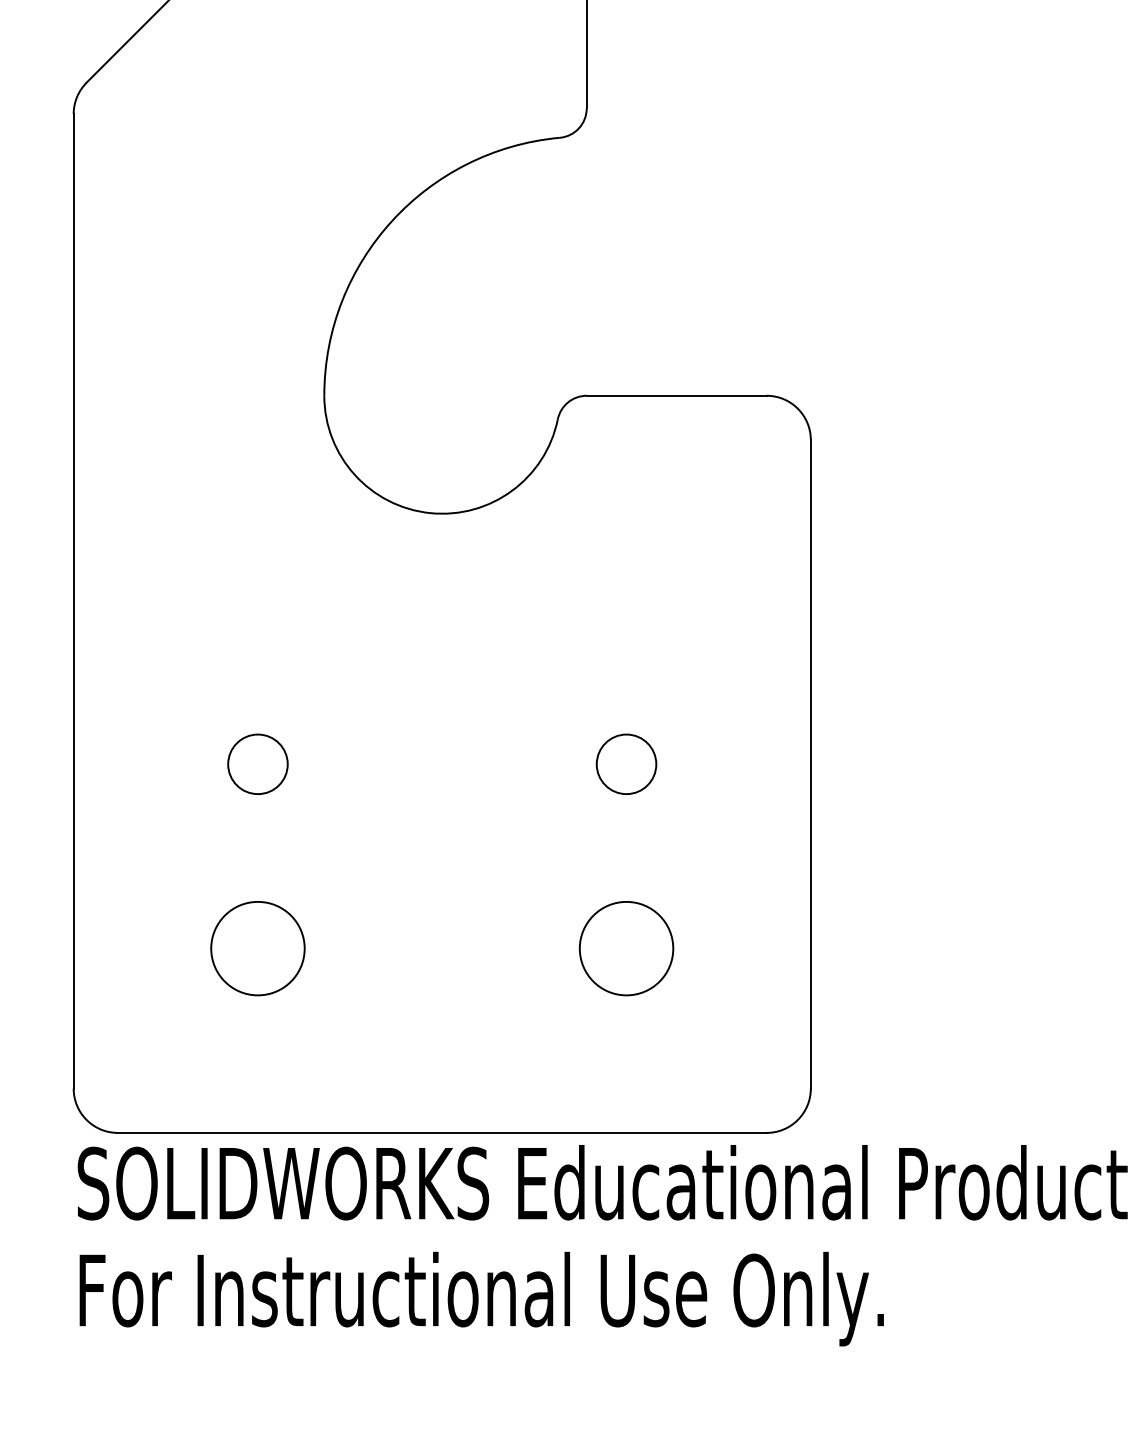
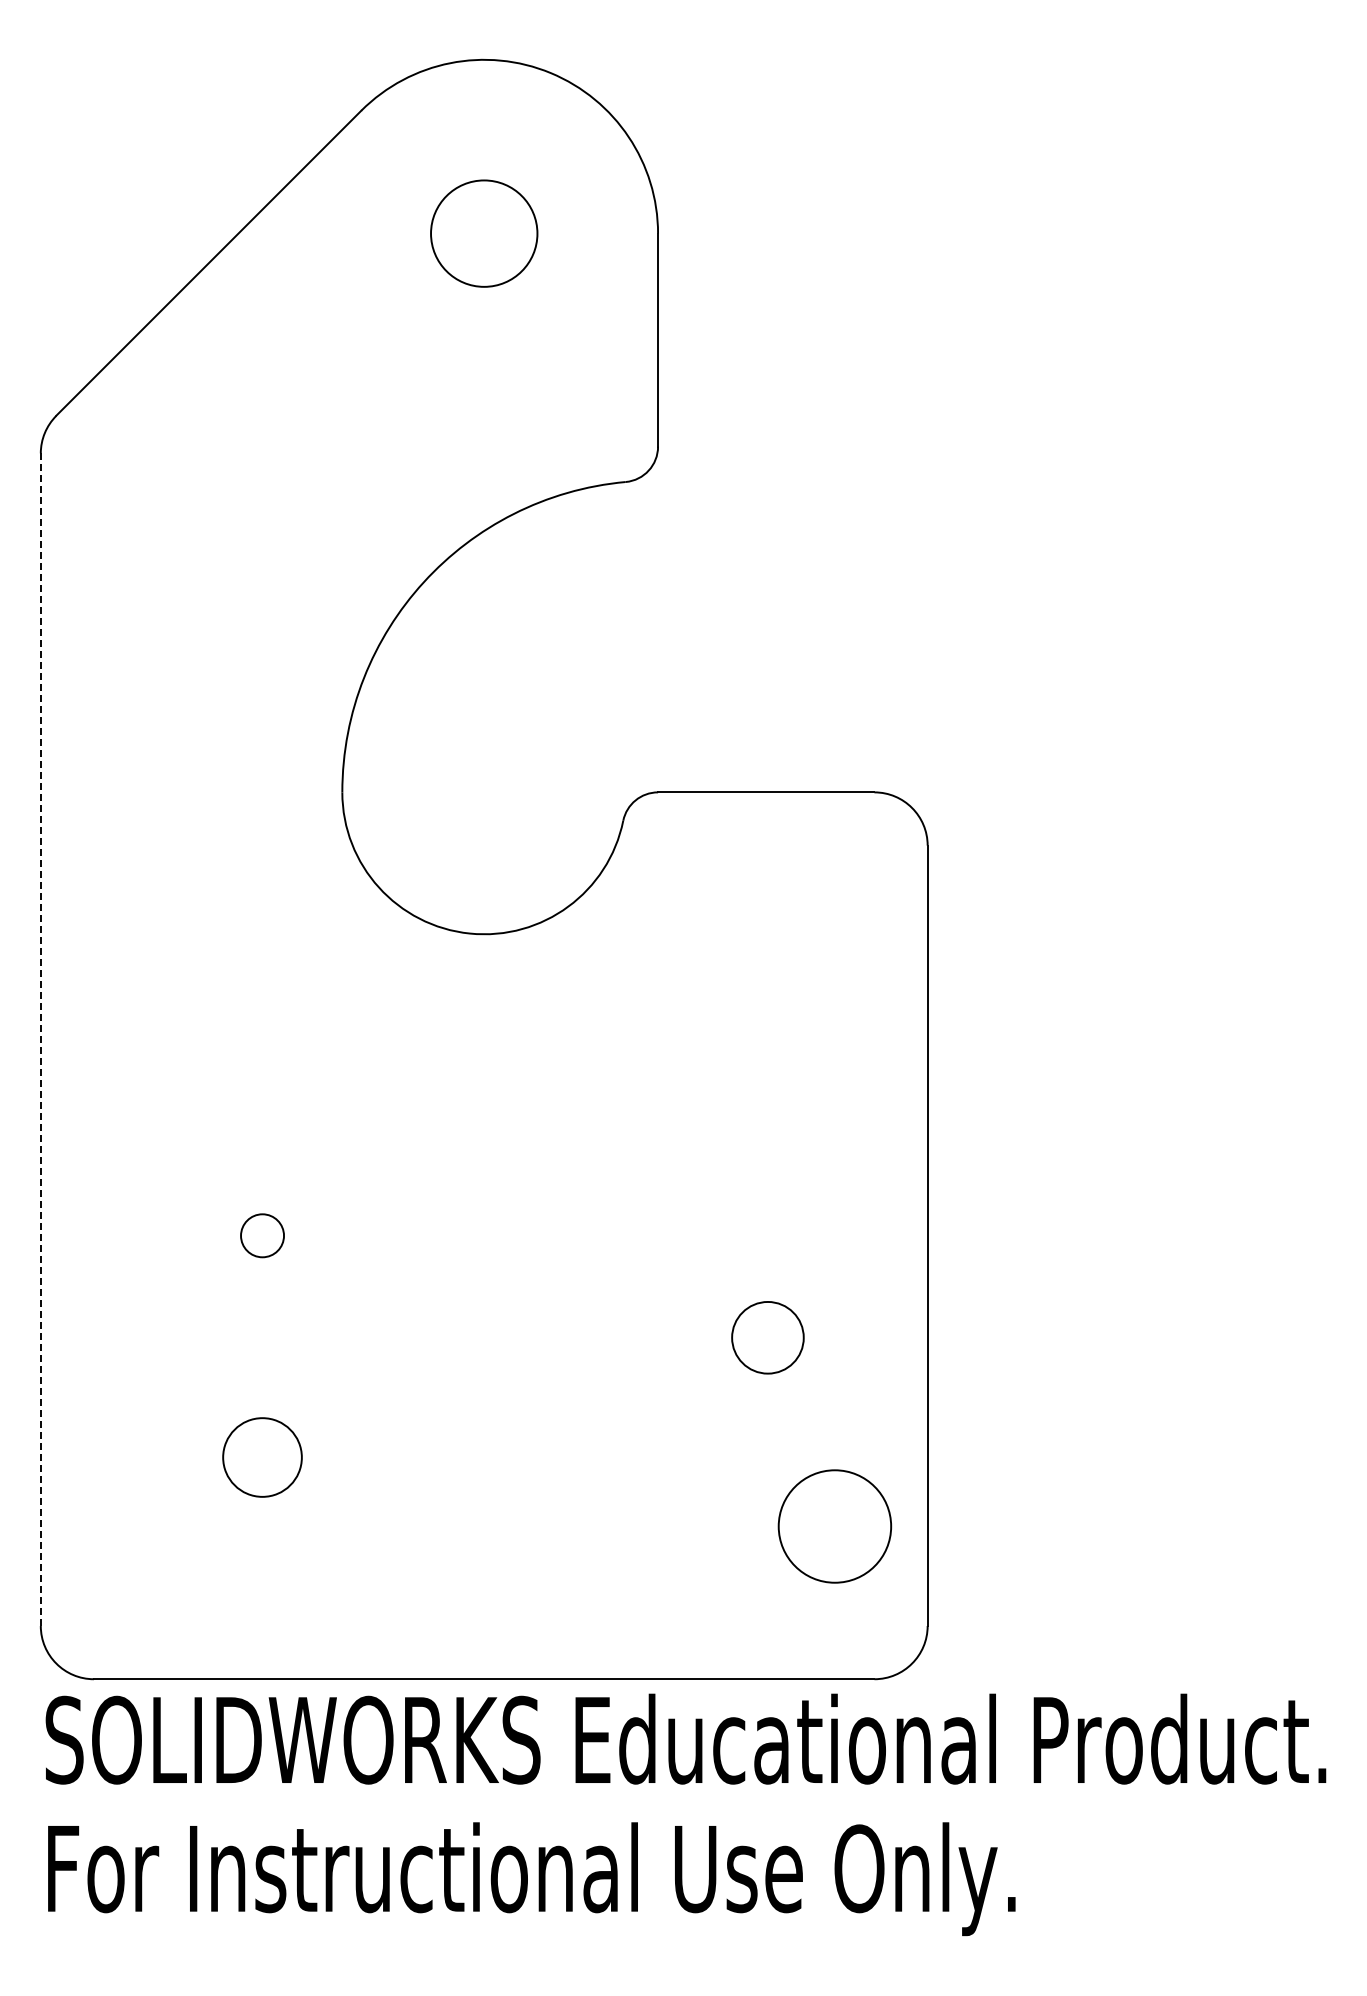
line: (73, 602) -> (40, 1040), solid -> dashed
circle: (257, 764) -> (262, 1235), size x0.6
circle: (626, 764) -> (767, 1337), moved
circle: (257, 948) -> (262, 1457), size x0.7
circle: (626, 948) -> (834, 1526), moved

